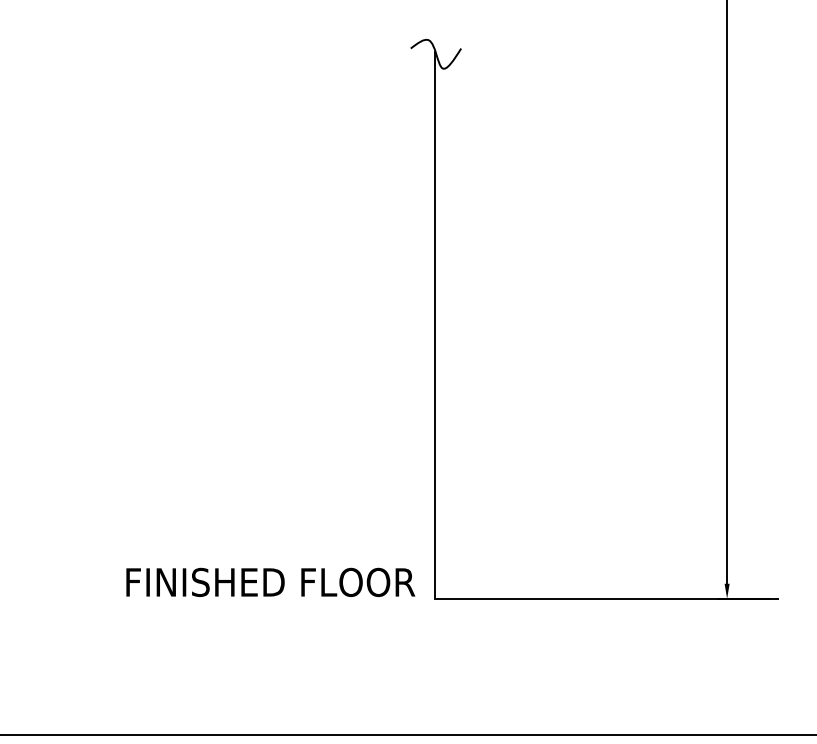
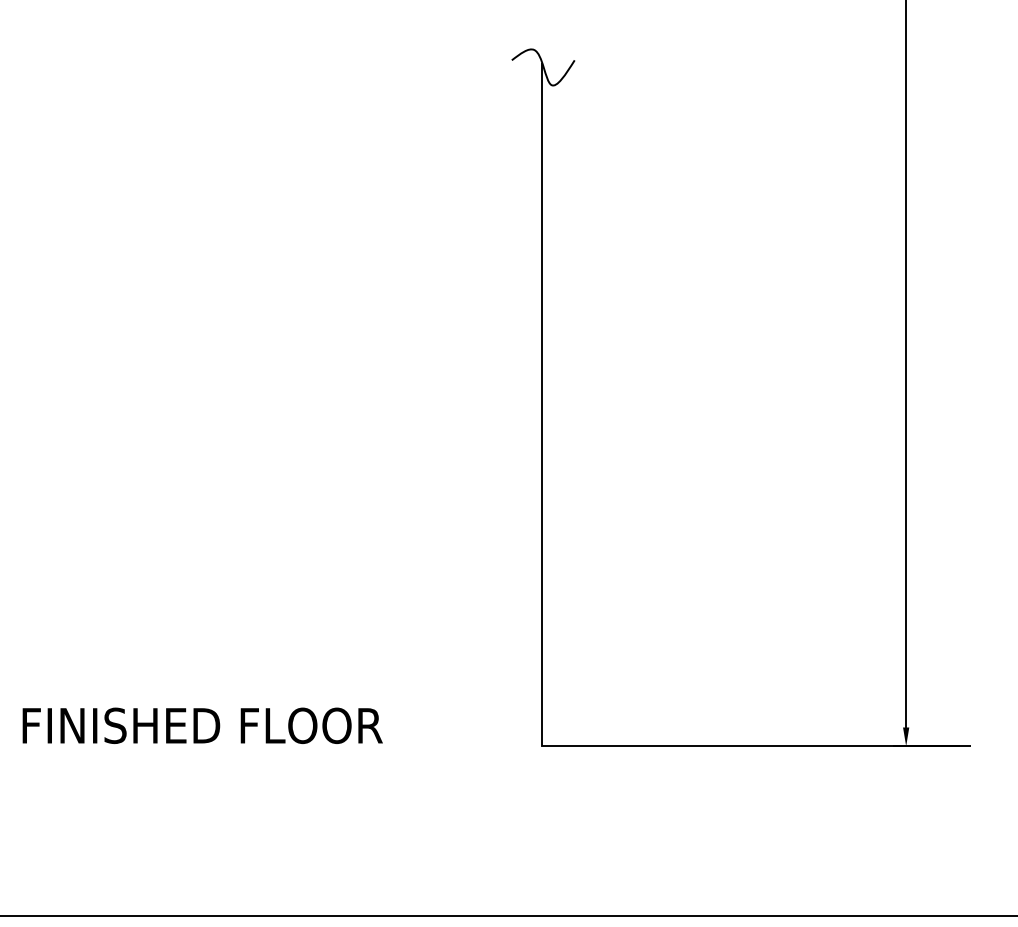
text: (270, 581) -> (202, 724), moved

